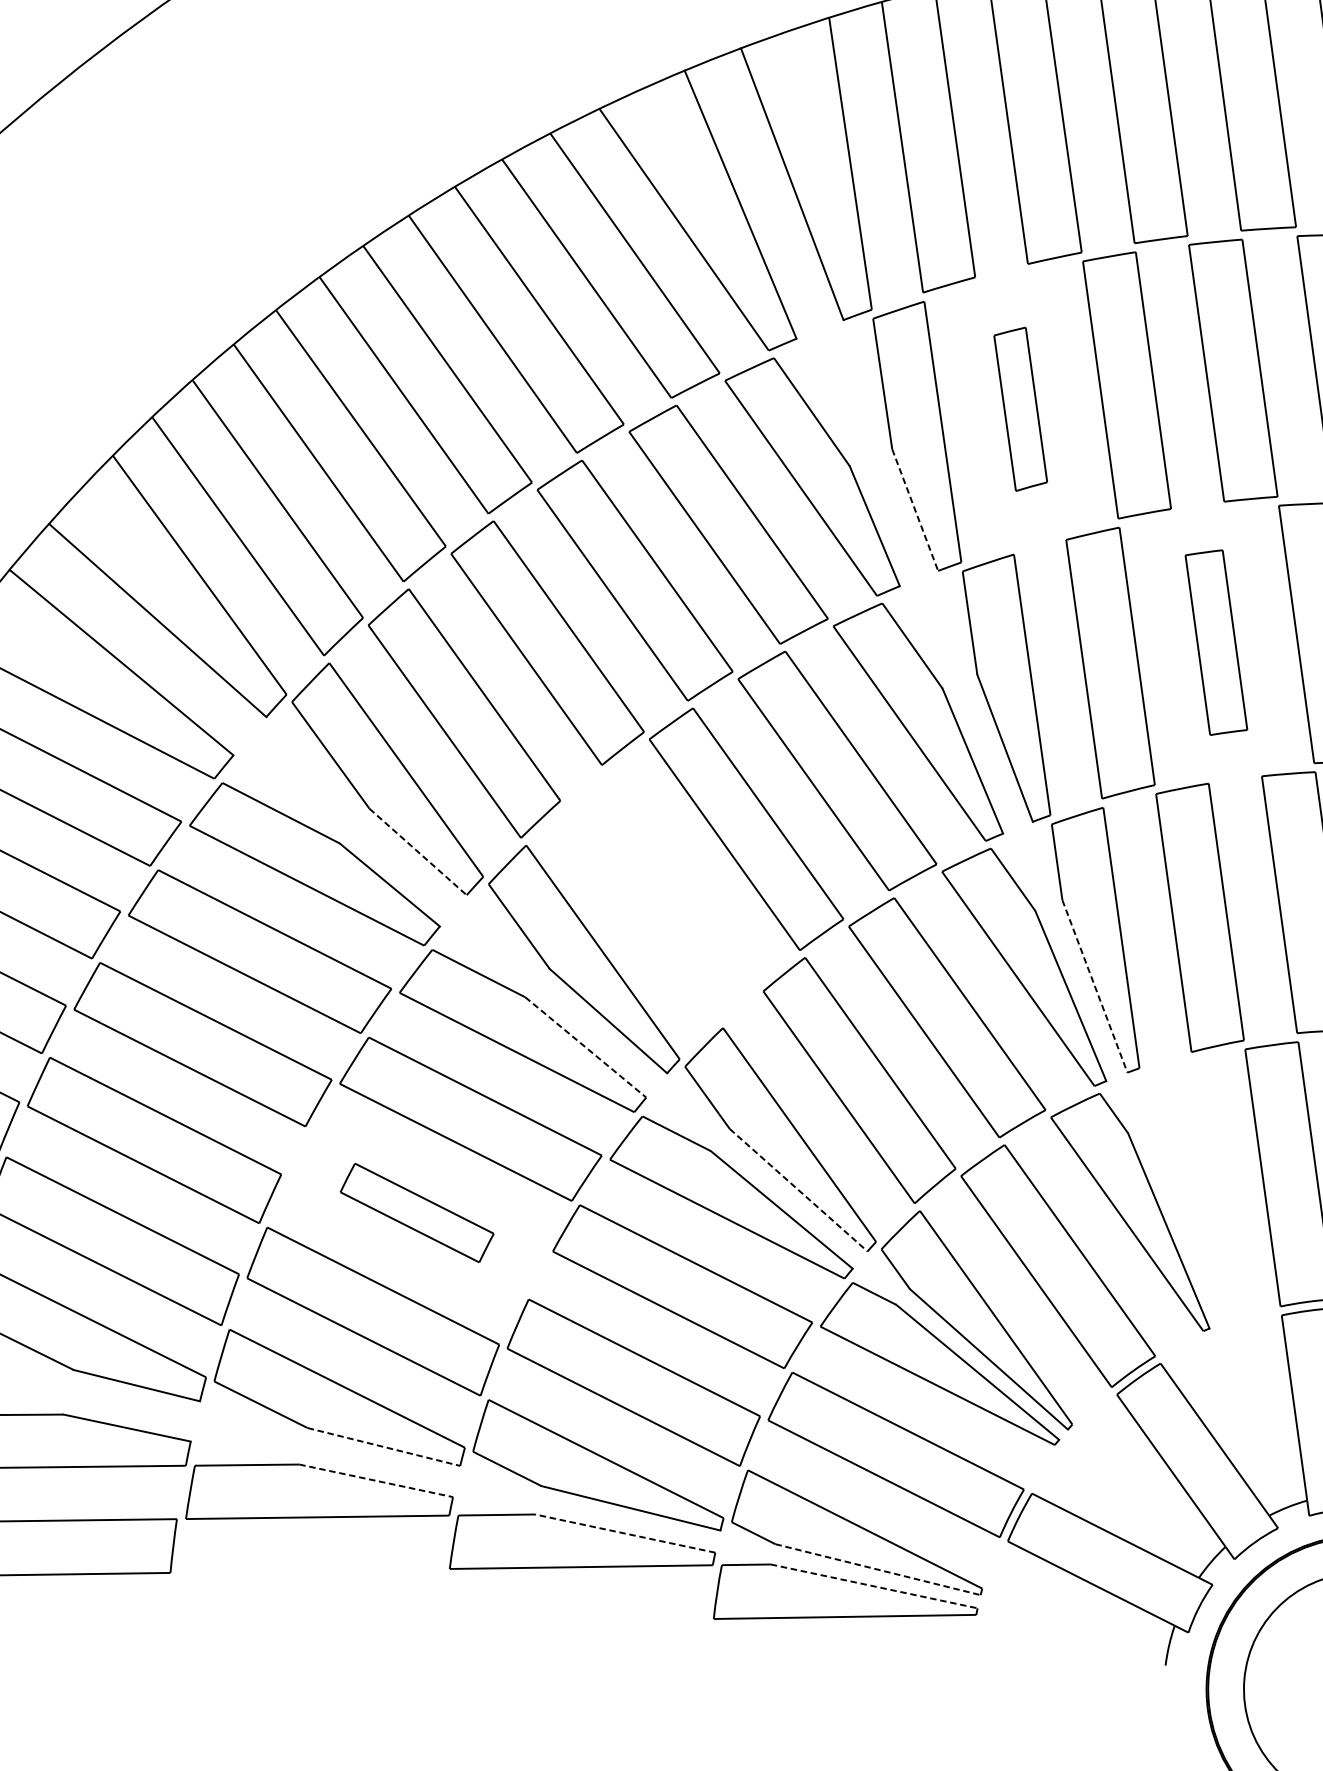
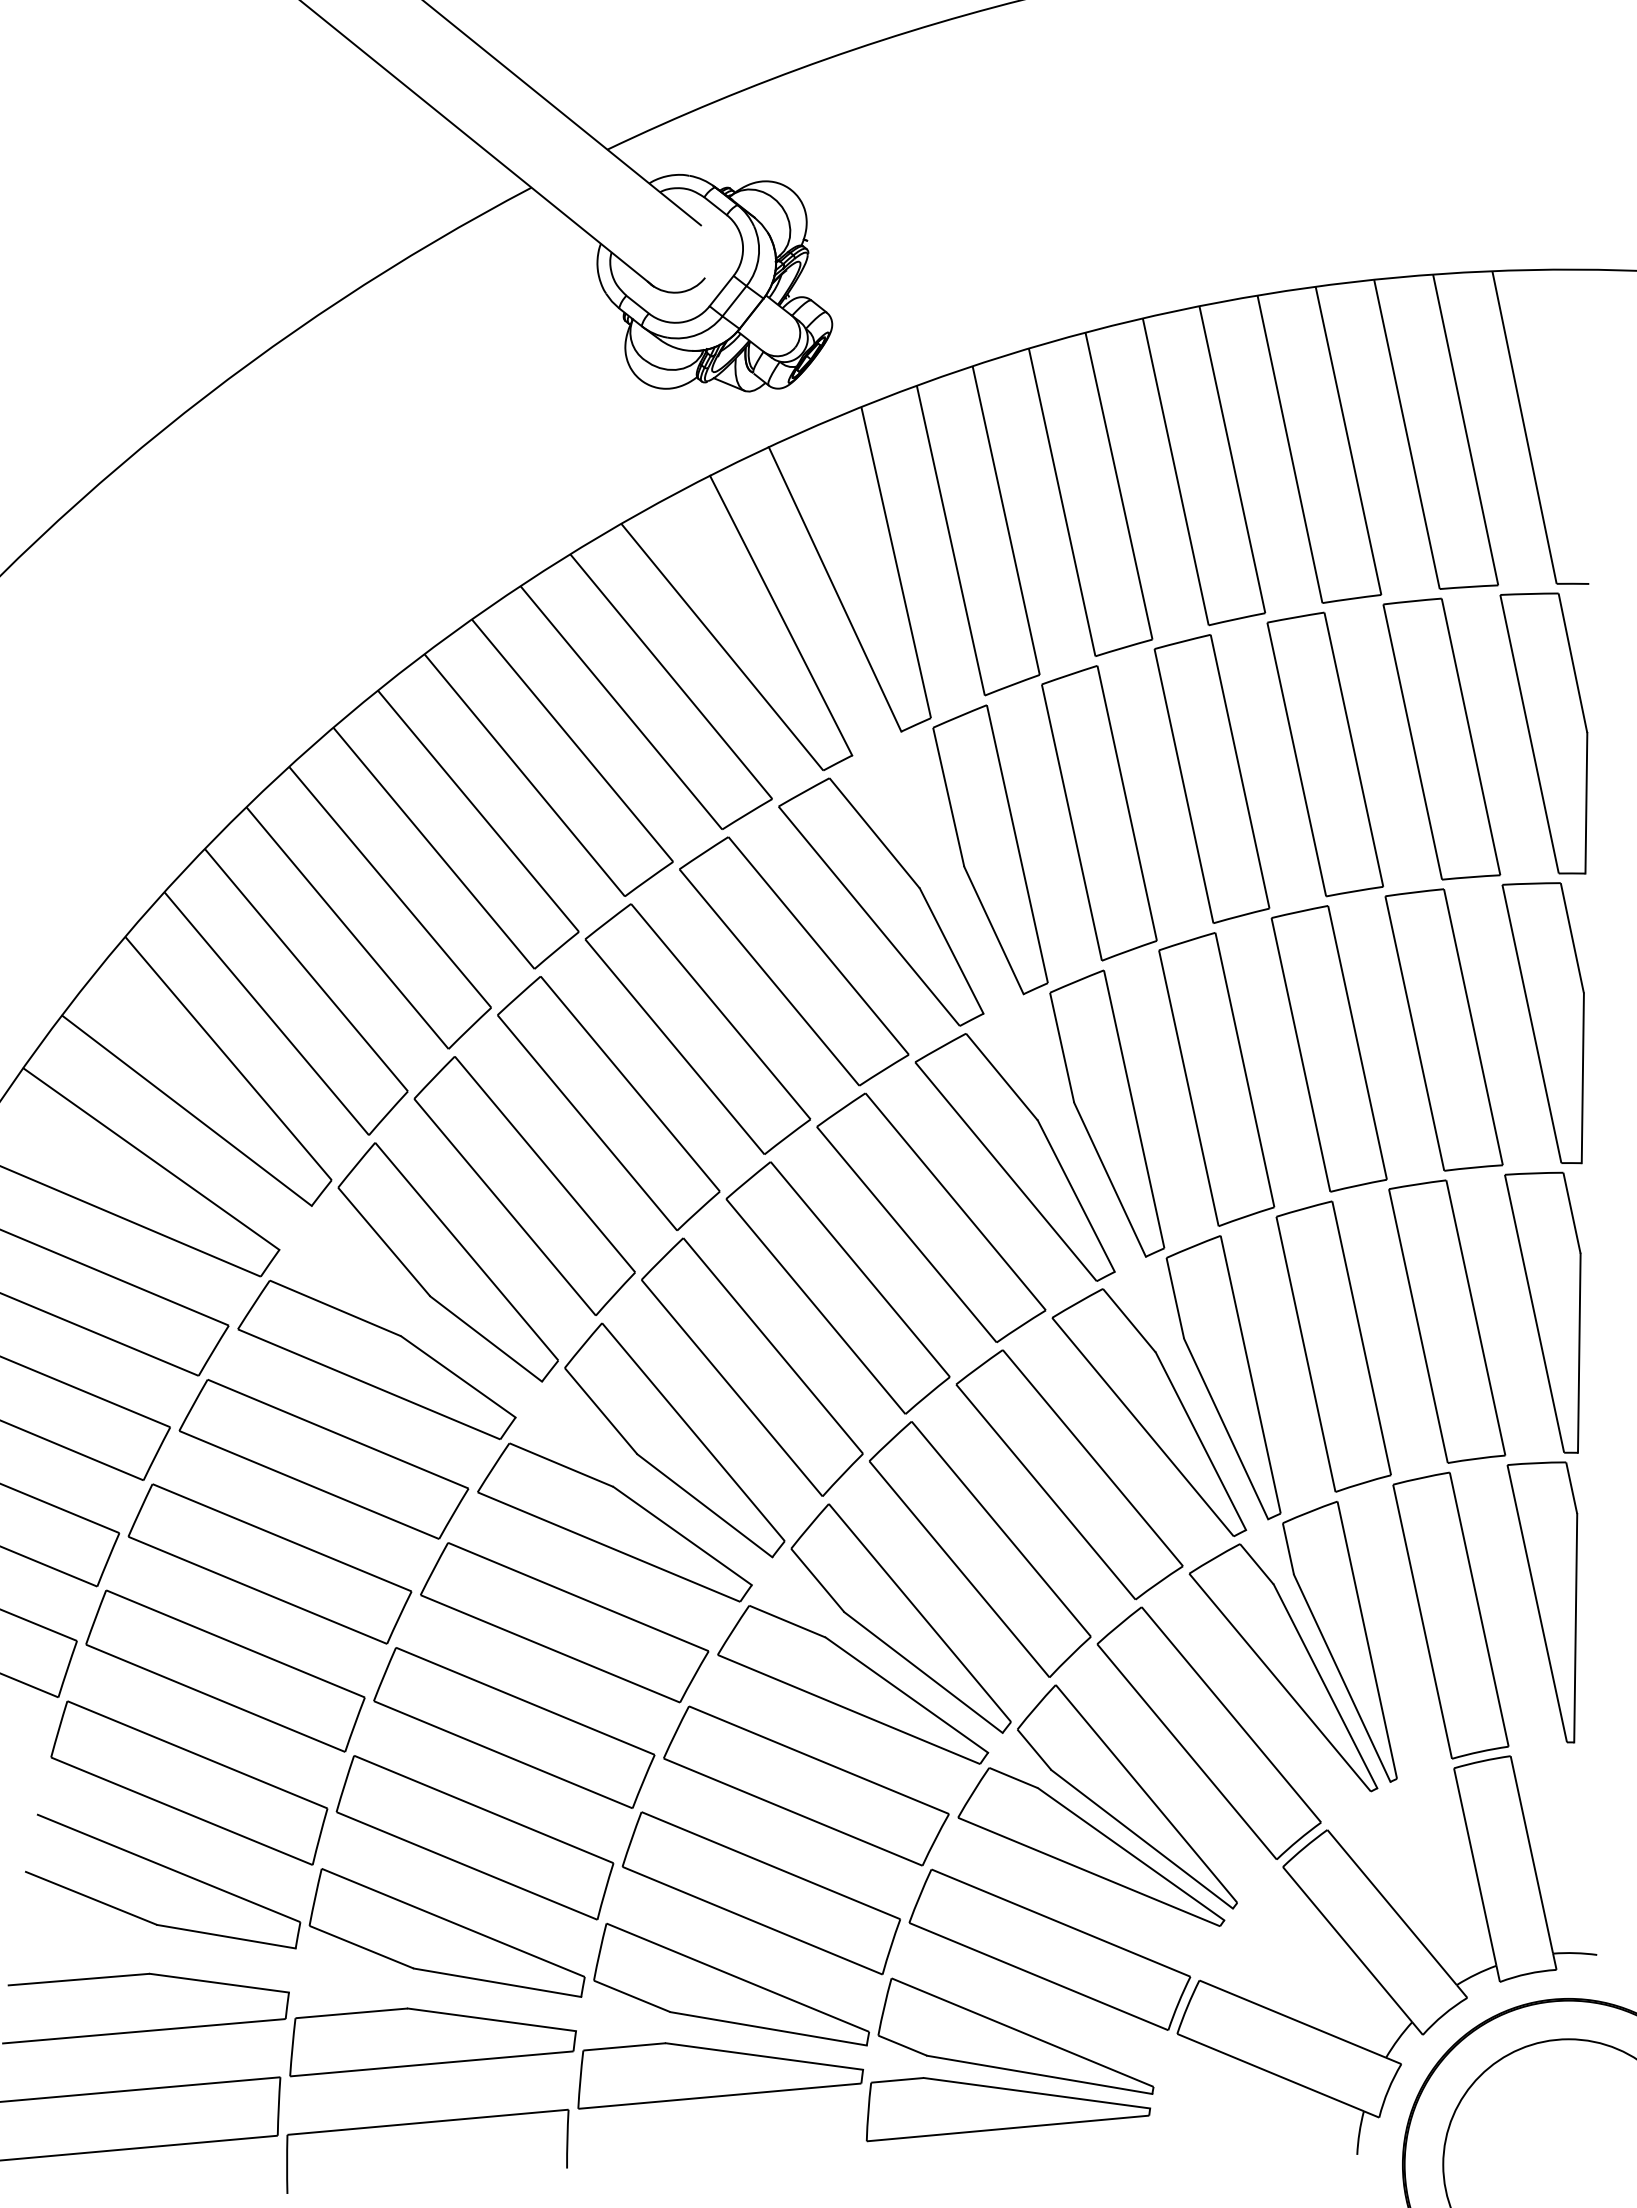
part: (1020, 409) -> (1099, 813), size x1.67
line: (915, 510) -> (994, 930), dashed -> solid
part: (1215, 642) -> (1328, 1048), size x1.43
line: (418, 852) -> (486, 1339), dashed -> solid
part: (662, 895) -> (752, 1366), added
line: (1095, 986) -> (1226, 1429), dashed -> solid
line: (585, 1046) -> (682, 1535), dashed -> solid
line: (798, 1190) -> (923, 1672), dashed -> solid
part: (1184, 1190) -> (1339, 1641), added
part: (417, 1212) -> (514, 1727), size x1.67
line: (383, 1446) -> (497, 1982), dashed -> solid
line: (375, 1480) -> (491, 2019), dashed -> solid
line: (625, 1533) -> (764, 2056), dashed -> solid
line: (878, 1569) -> (1040, 2074), dashed -> solid
part: (309, 1572) -> (427, 2123), added
line: (874, 1586) -> (1037, 2093), dashed -> solid

